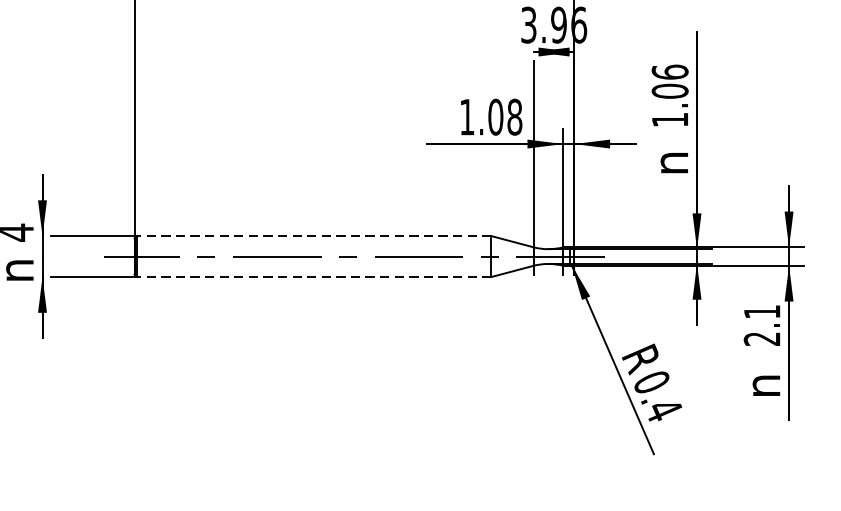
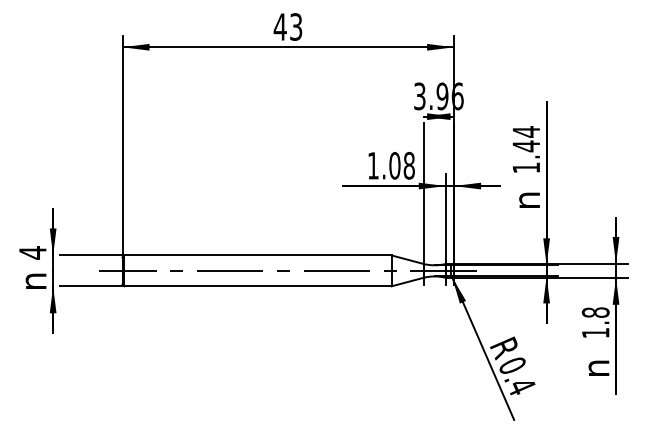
text: (670, 82) -> (526, 139), 1.06 -> 1.44
line: (314, 236) -> (258, 255), dashed -> solid
line: (314, 277) -> (258, 286), dashed -> solid
text: (761, 325) -> (595, 322), 2.1 -> 1.8

